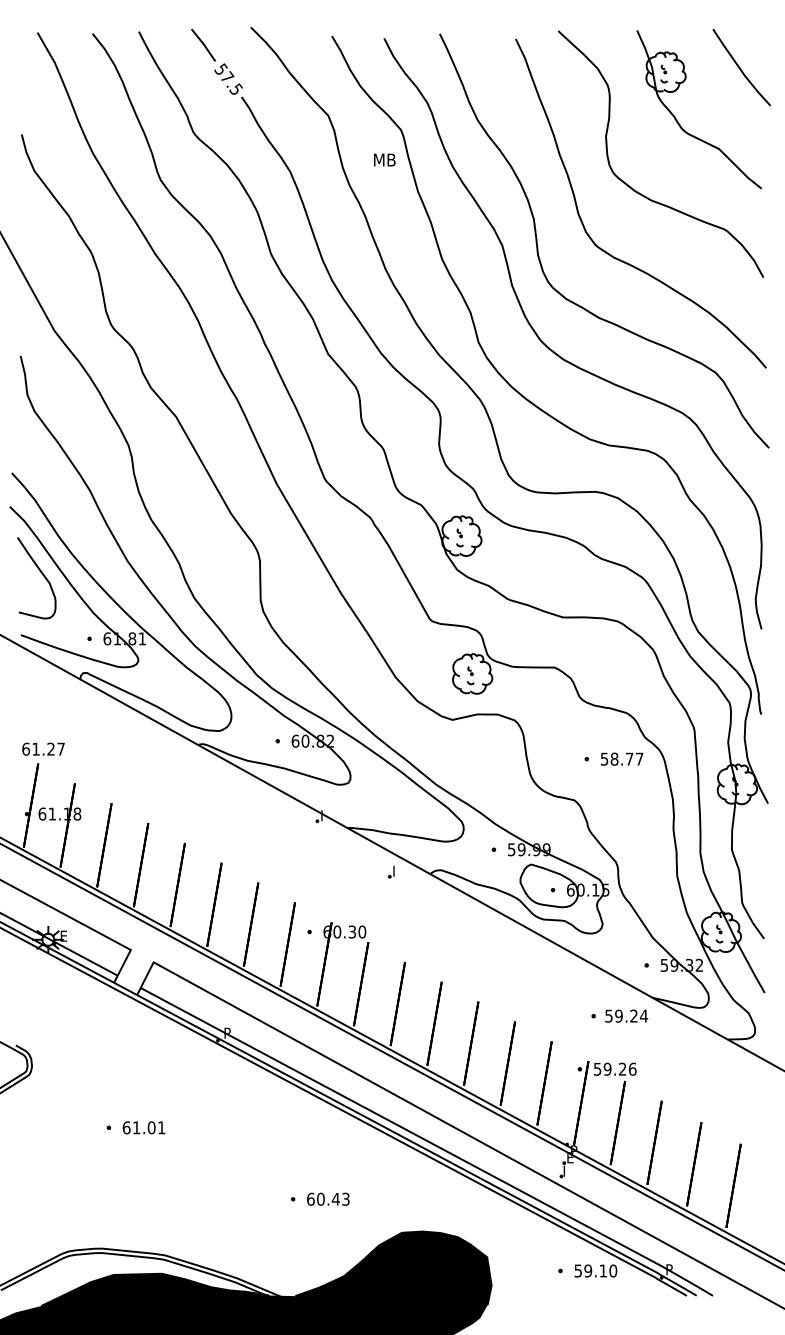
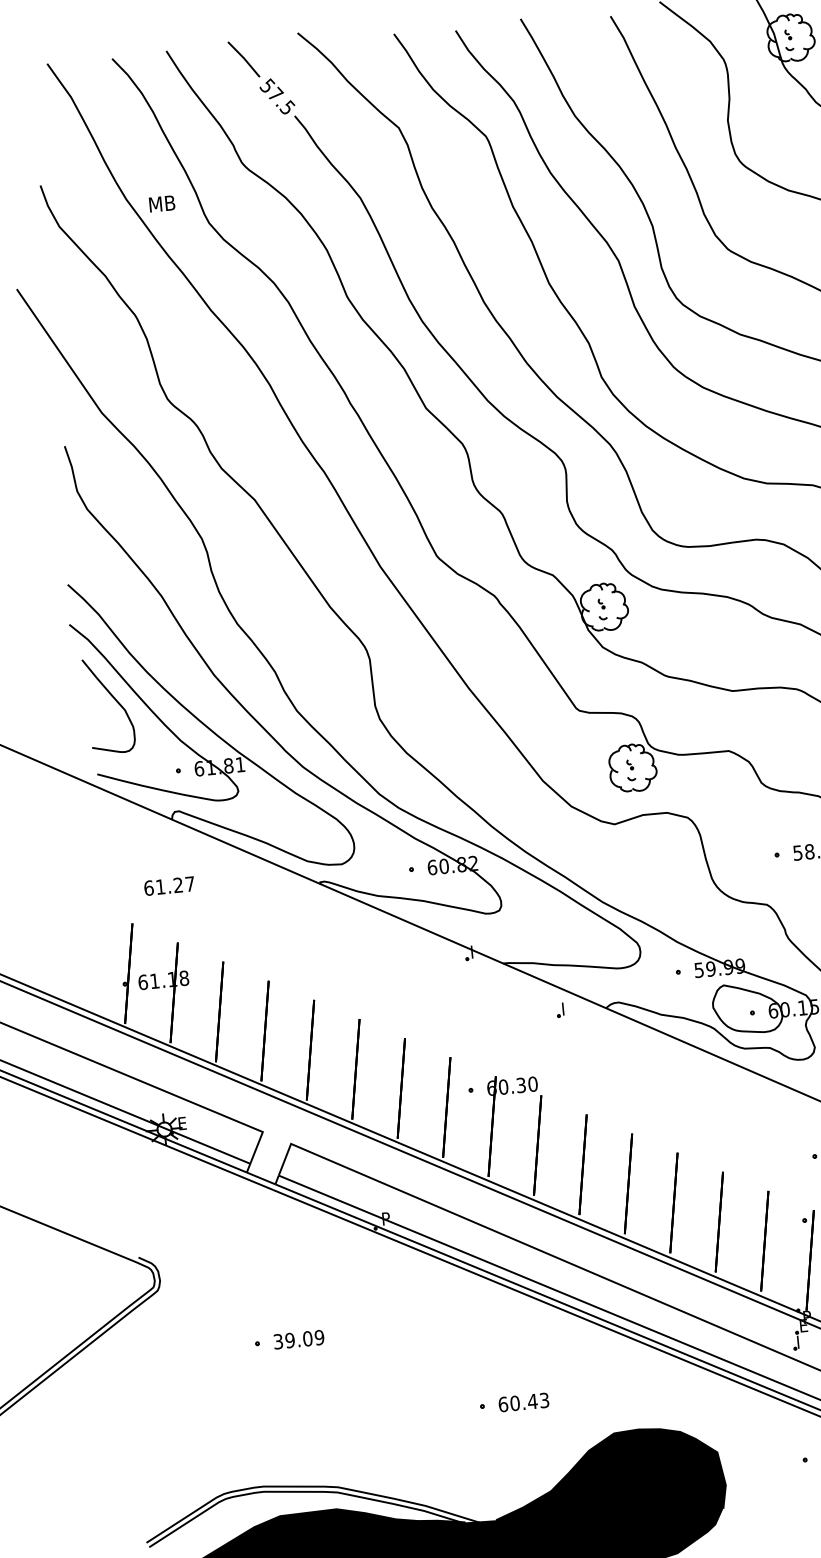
text: (384, 159) -> (161, 203), moved
text: (43, 748) -> (169, 885), moved
text: (143, 1127) -> (298, 1339), 61.01 -> 39.09

